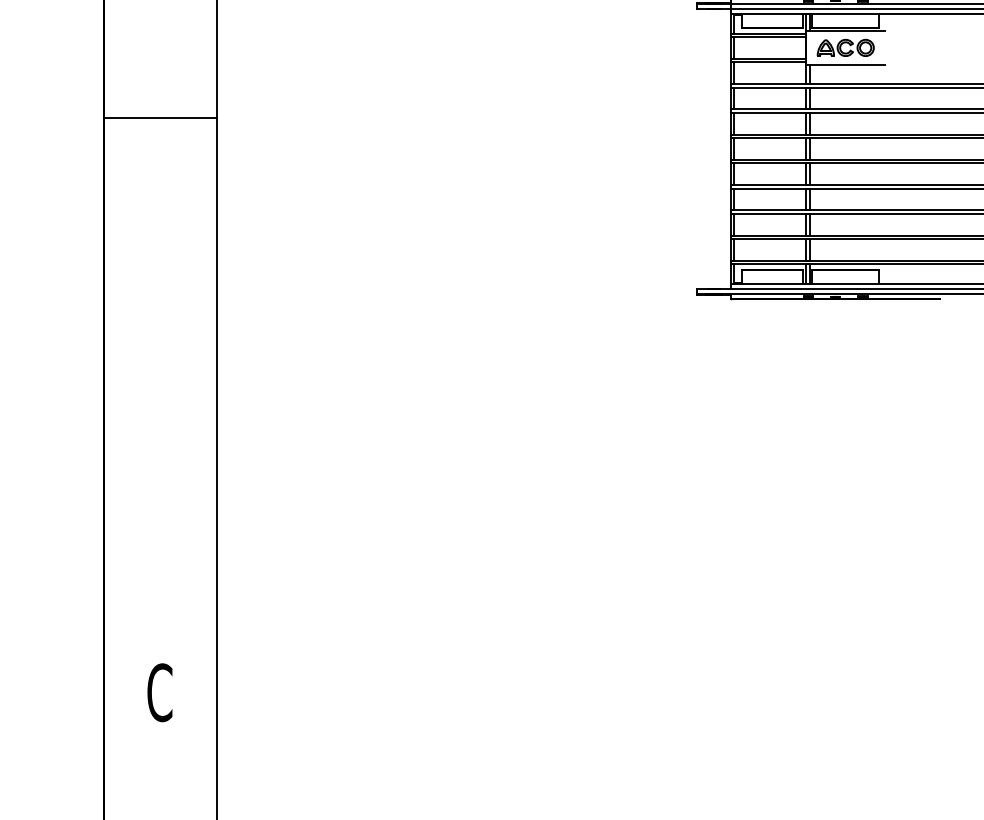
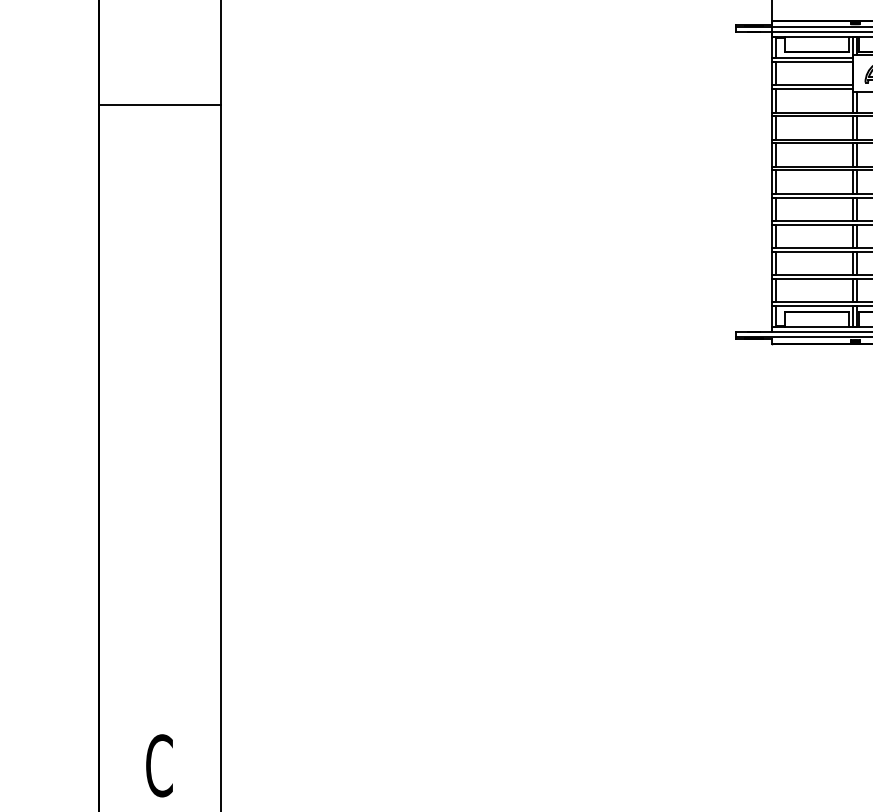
line: (160, 117) -> (160, 104), moved

